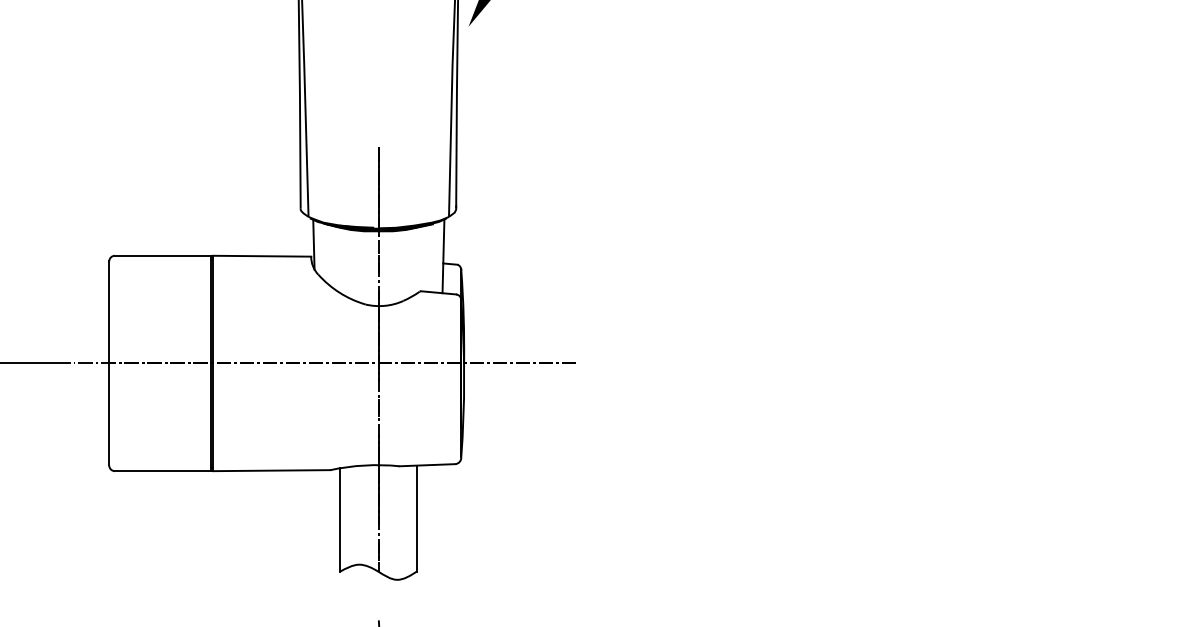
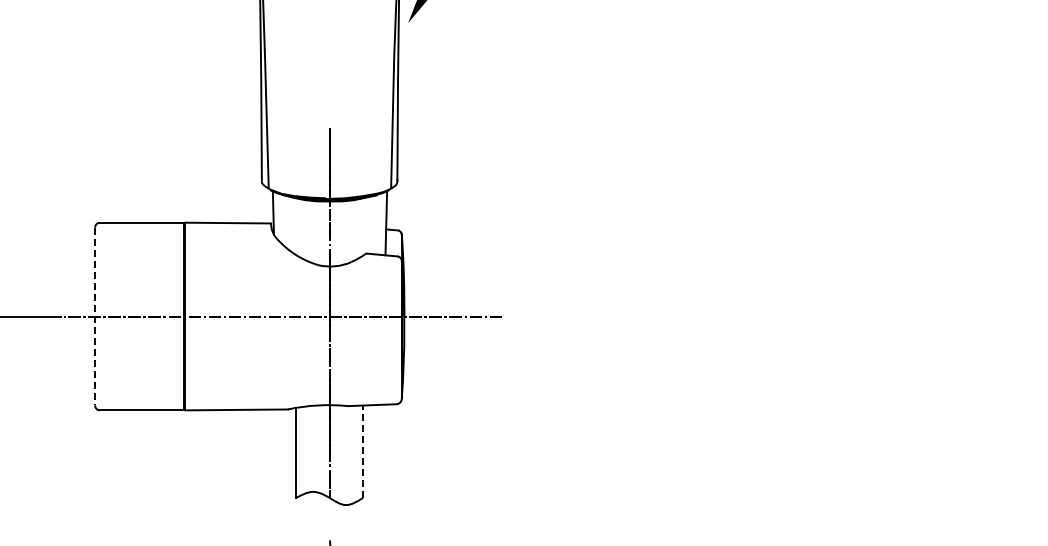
line: (109, 363) -> (95, 316), solid -> dashed
line: (416, 518) -> (362, 451), solid -> dashed

